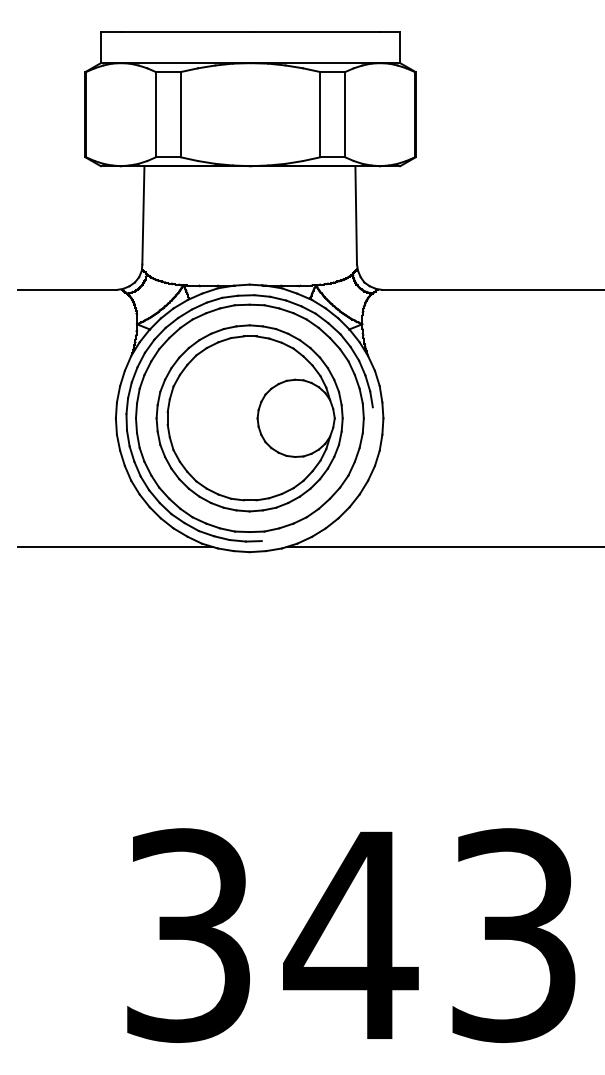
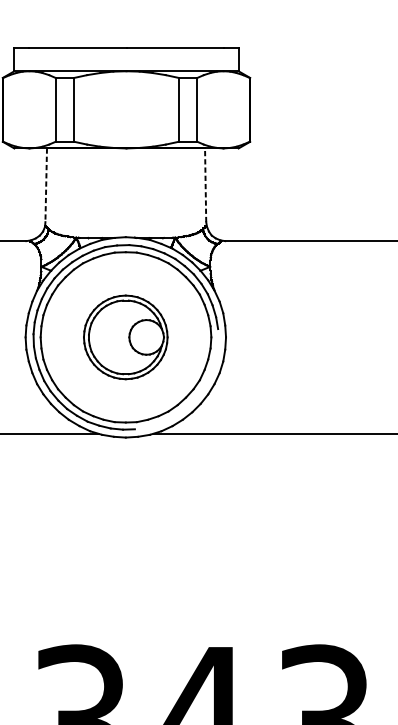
line: (356, 214) -> (205, 184), solid -> dashed
line: (143, 215) -> (46, 185), solid -> dashed
part: (249, 418) -> (125, 337), size x0.6

